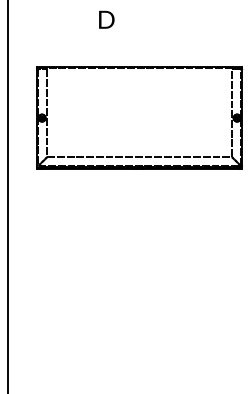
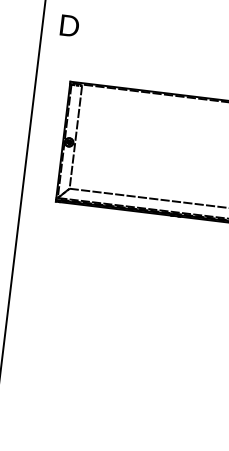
text: (106, 19) -> (69, 25), moved

